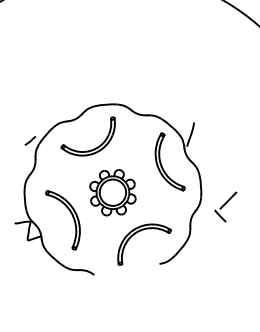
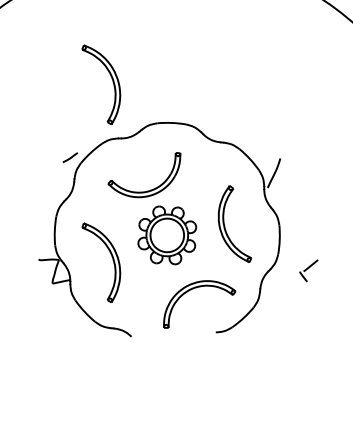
part: (56, 78) -> (112, 82), added
part: (94, 148) -> (150, 189), moved
part: (161, 164) -> (225, 225), moved
part: (226, 207) -> (308, 270), size x0.6

